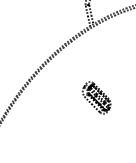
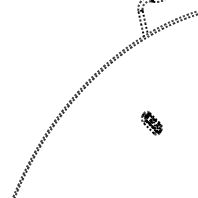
part: (96, 98) -> (151, 123), size x0.6

